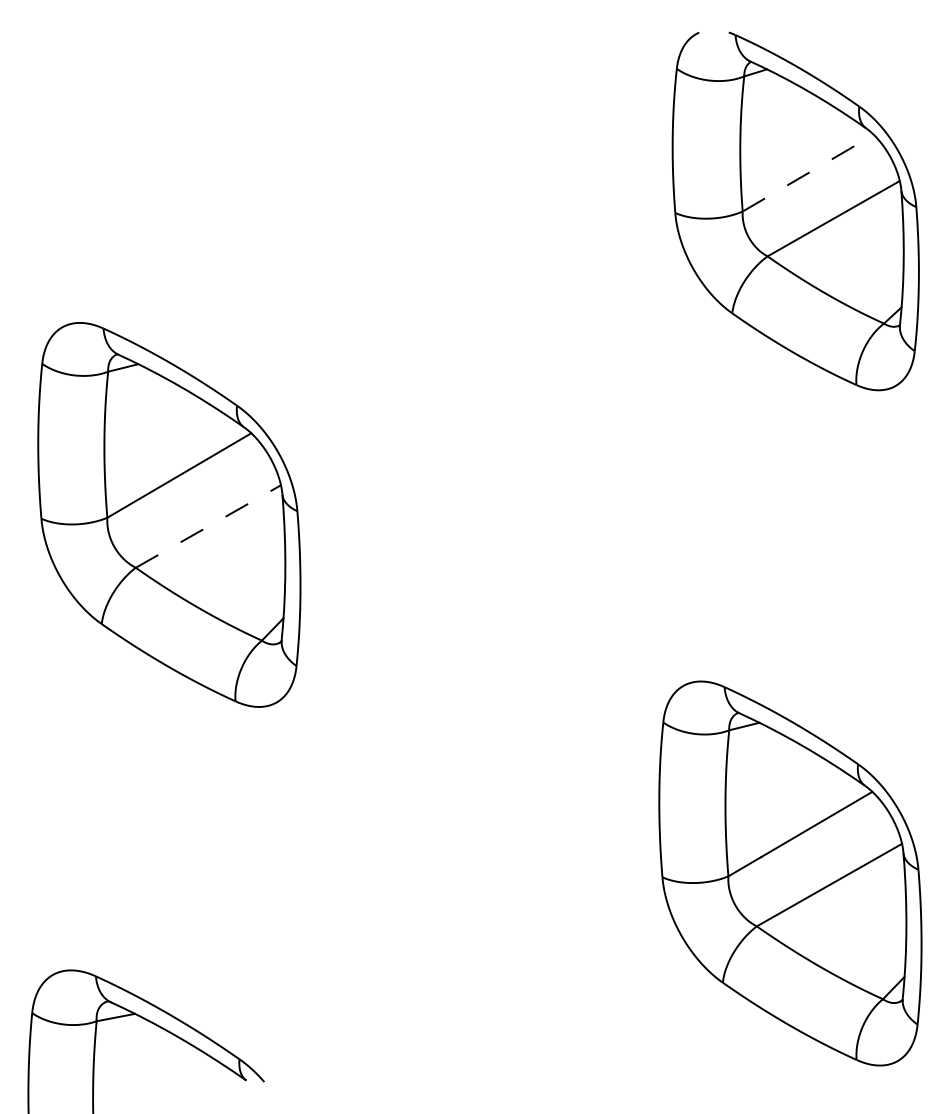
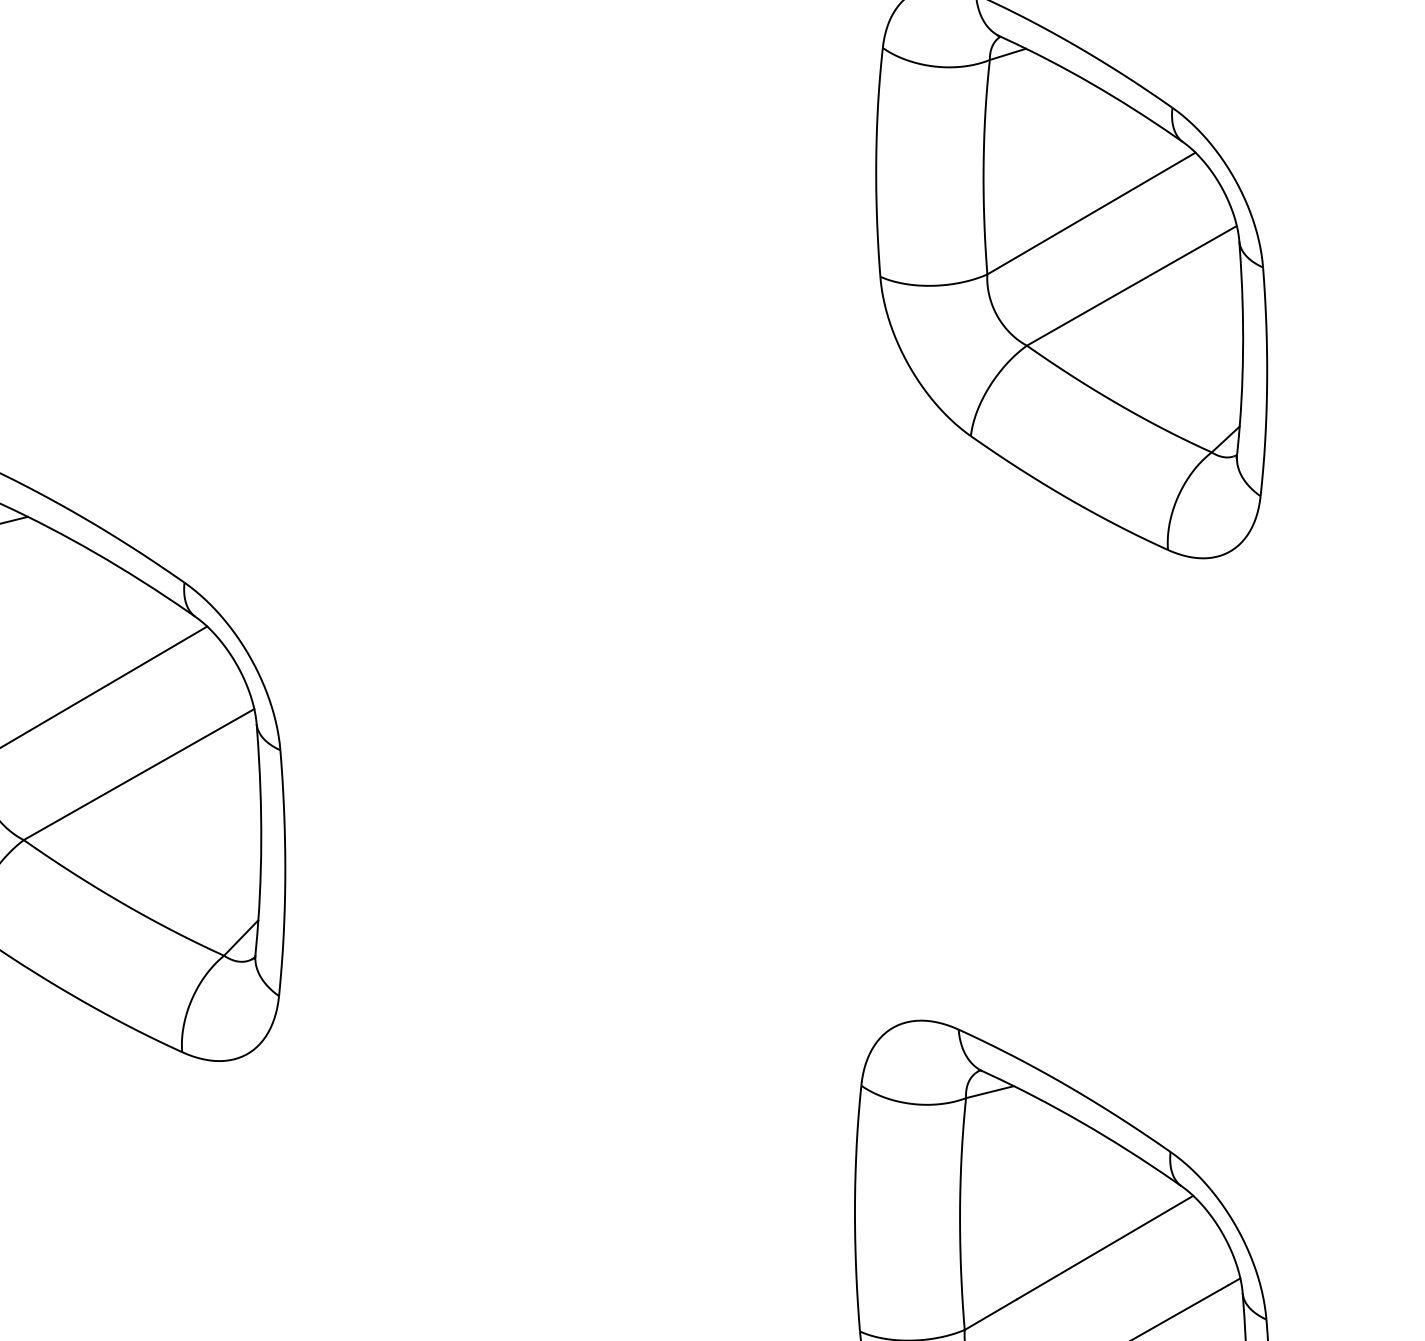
line: (808, 173) -> (1091, 214), dashed -> solid
line: (208, 526) -> (139, 774), dashed -> solid

